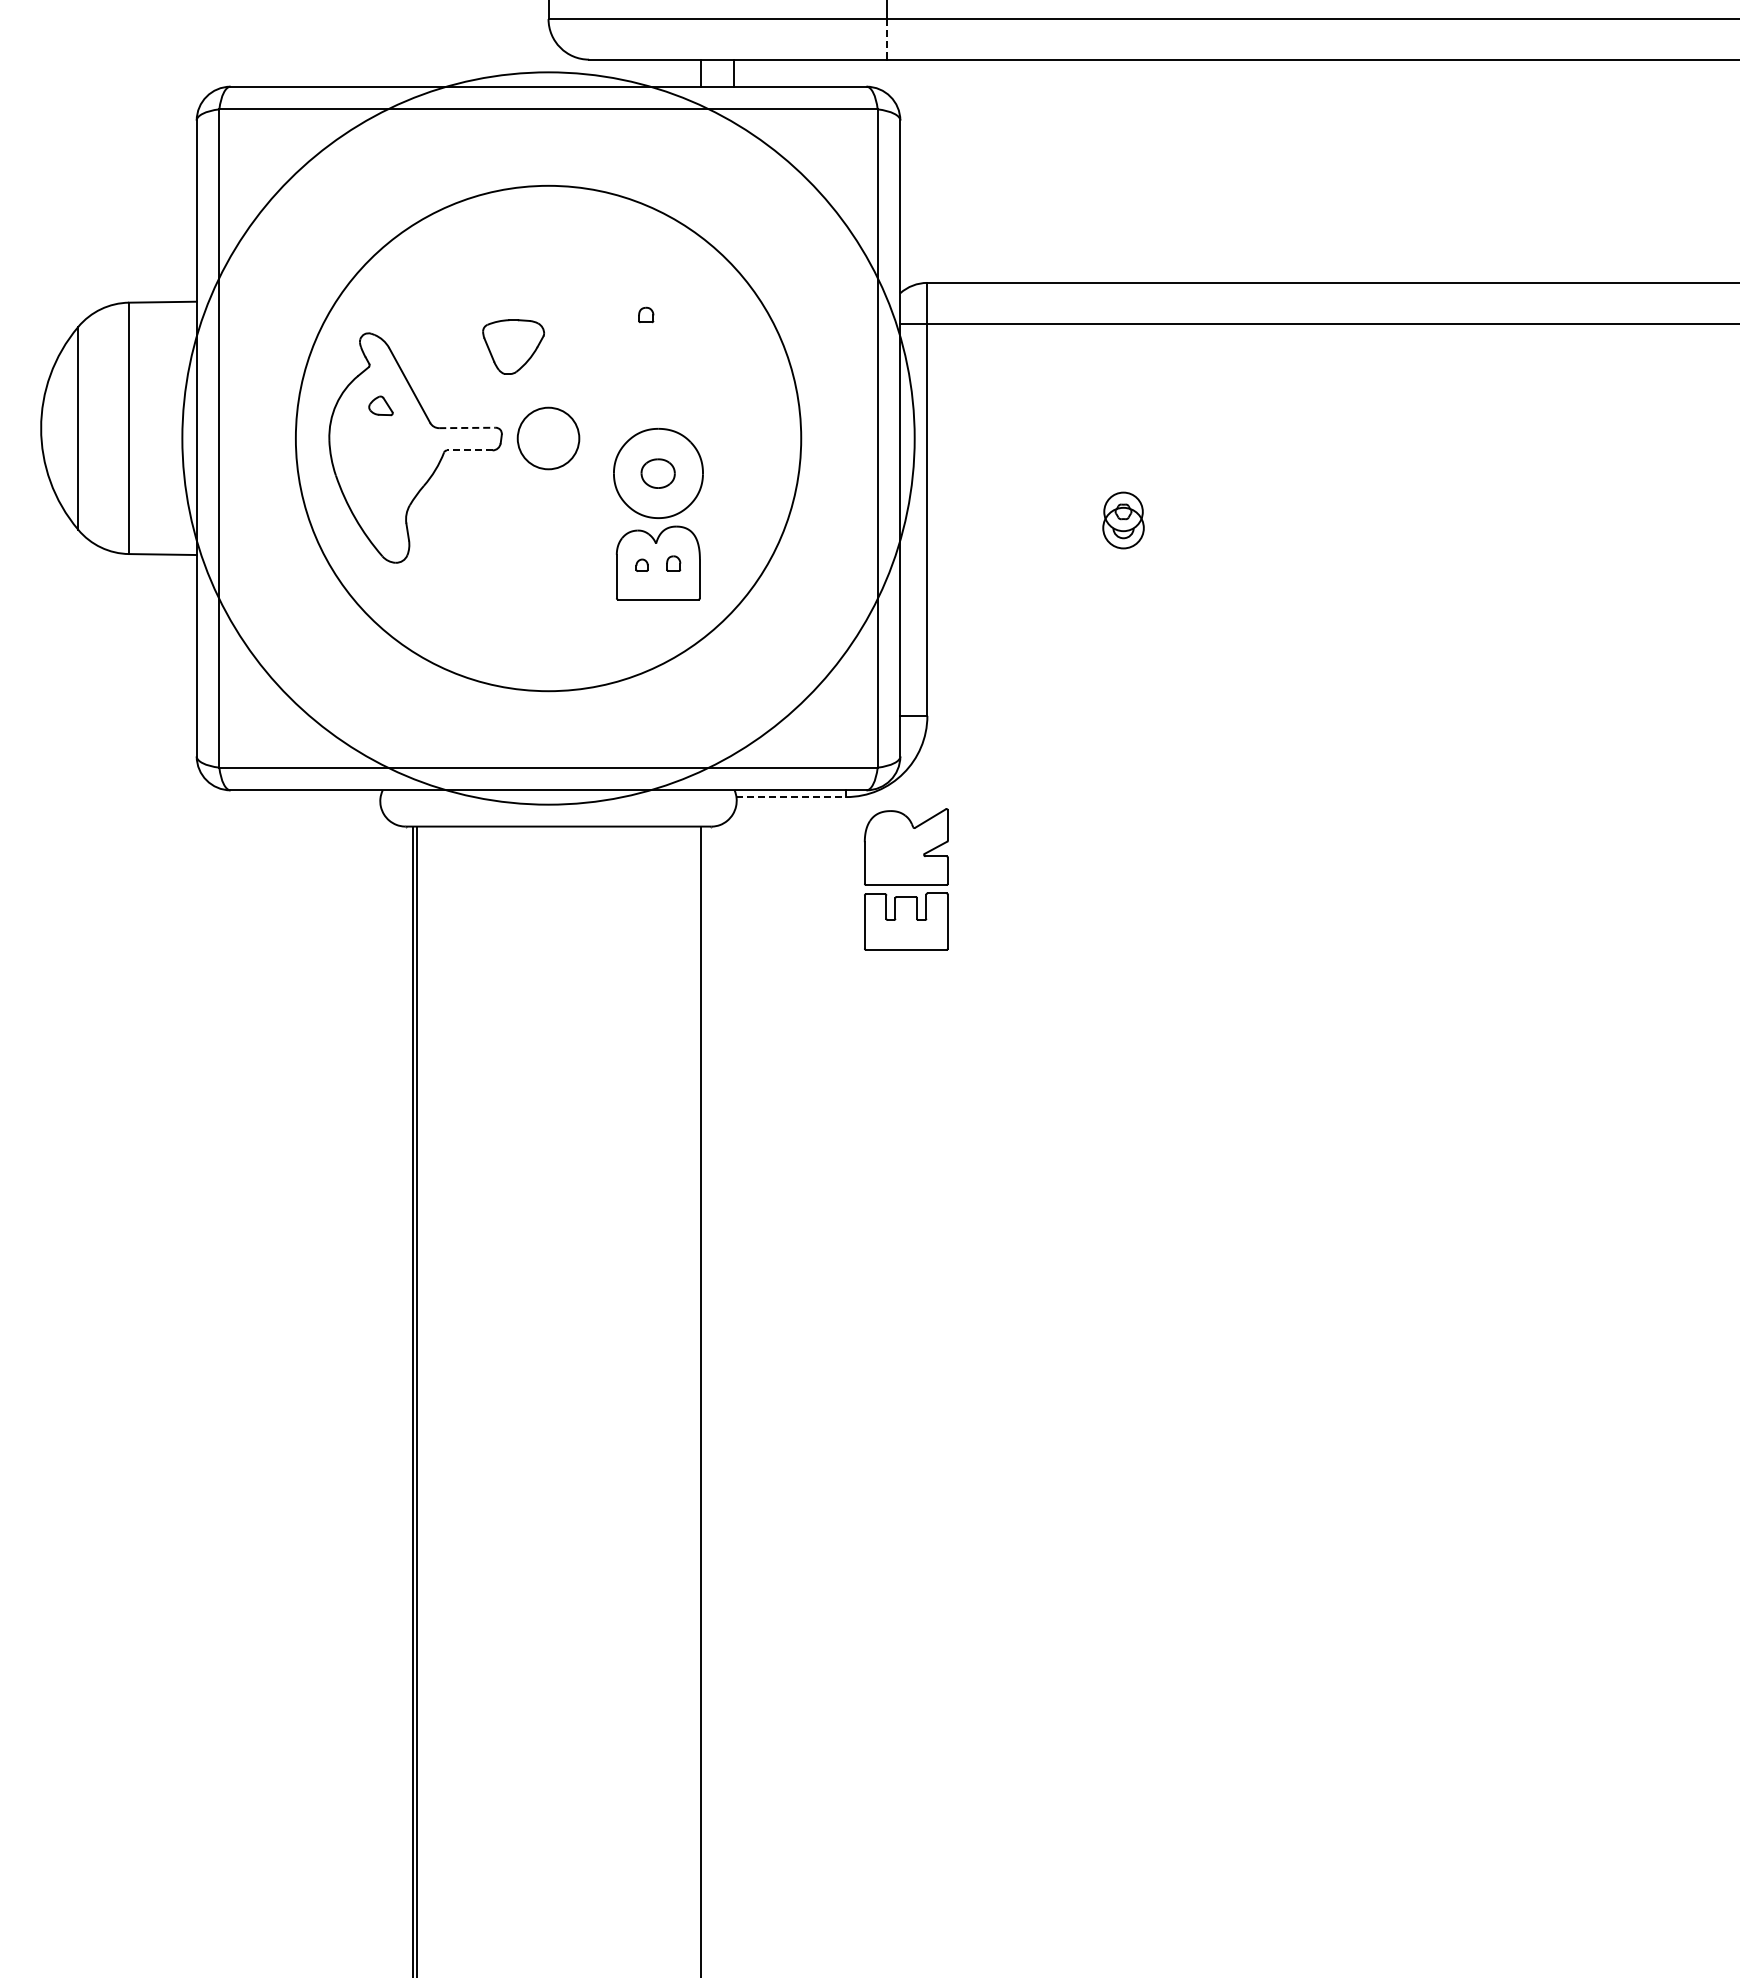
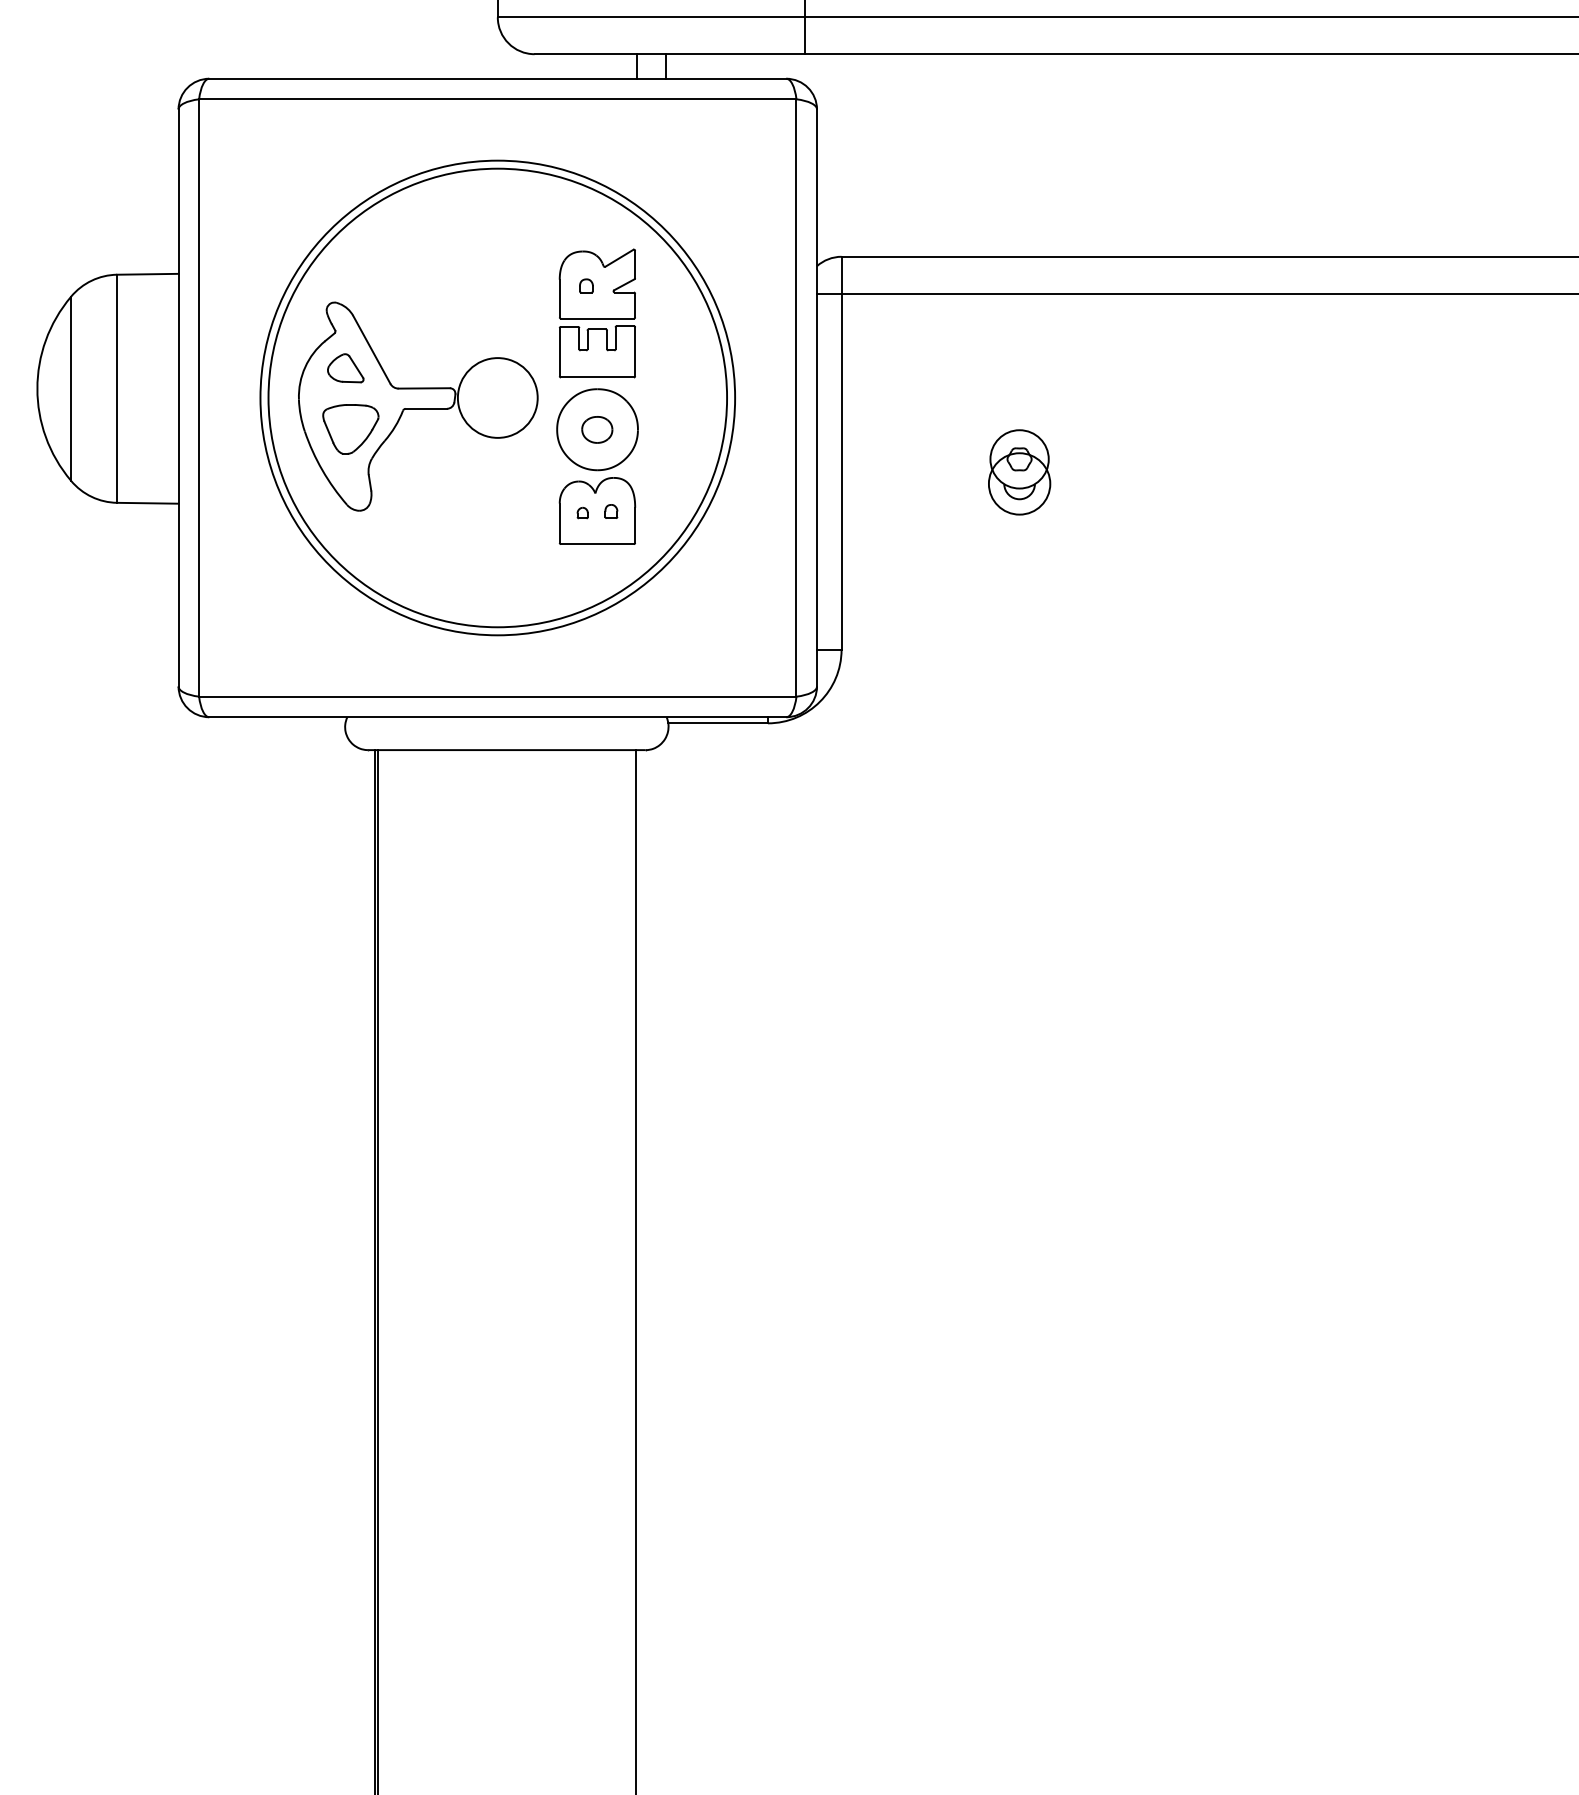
line: (886, 39) -> (804, 35), dashed -> solid
part: (513, 346) -> (350, 428), moved
part: (380, 405) -> (345, 368), size x1.67
line: (467, 427) -> (424, 387), dashed -> solid
circle: (548, 438) -> (497, 397), size x0.71
circle: (548, 438) -> (497, 397), size x1.43
line: (469, 450) -> (426, 408), dashed -> solid
part: (1123, 520) -> (1019, 472), size x1.67
line: (791, 797) -> (718, 723), dashed -> solid
part: (905, 879) -> (596, 313), moved

